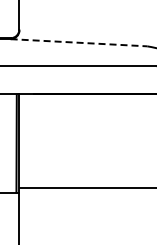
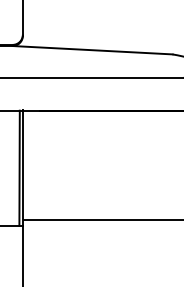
line: (79, 42) -> (93, 49), dashed -> solid

